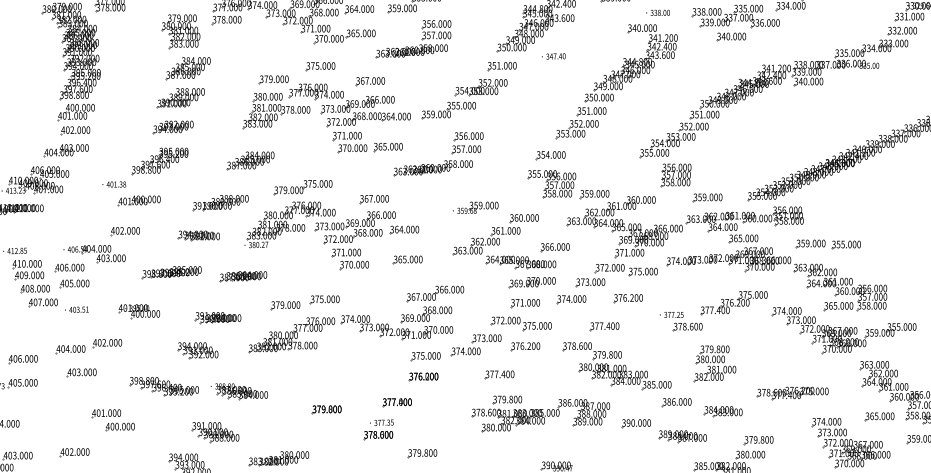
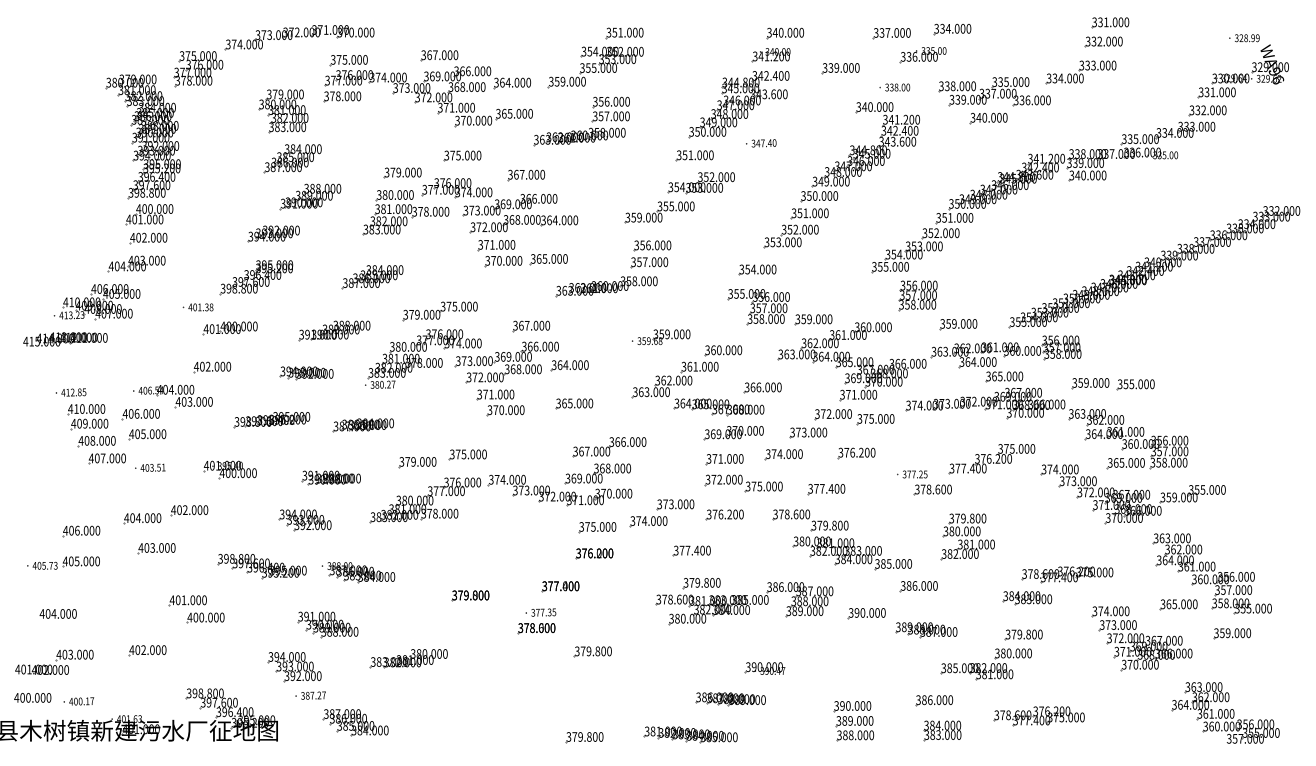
part: (180, 97) -> (310, 196), moved
part: (464, 98) -> (679, 197), moved
part: (521, 323) -> (743, 483), moved
part: (723, 411) -> (1027, 598), moved

